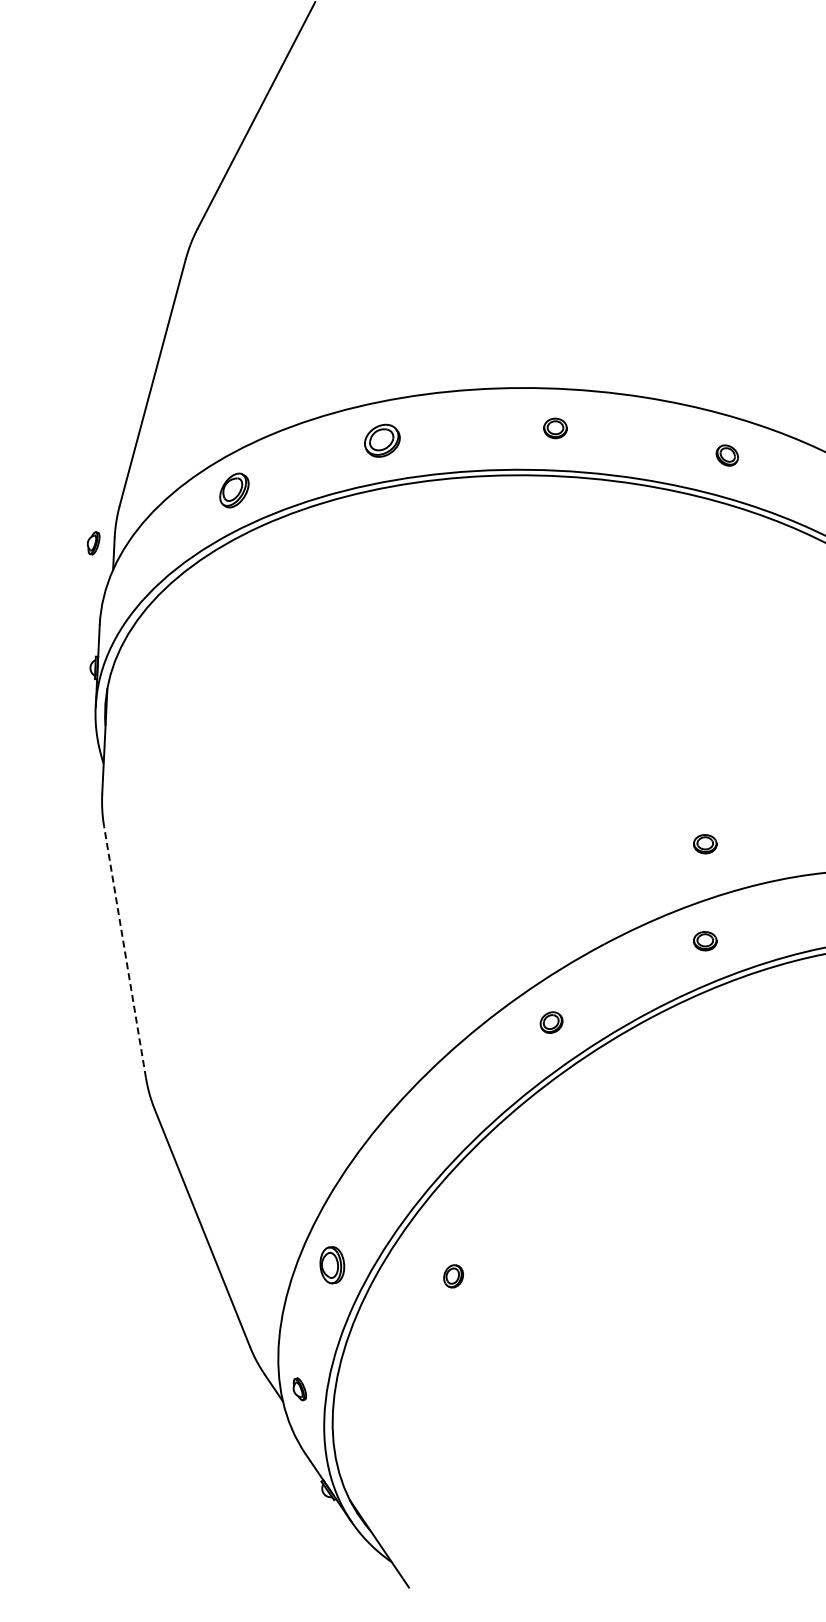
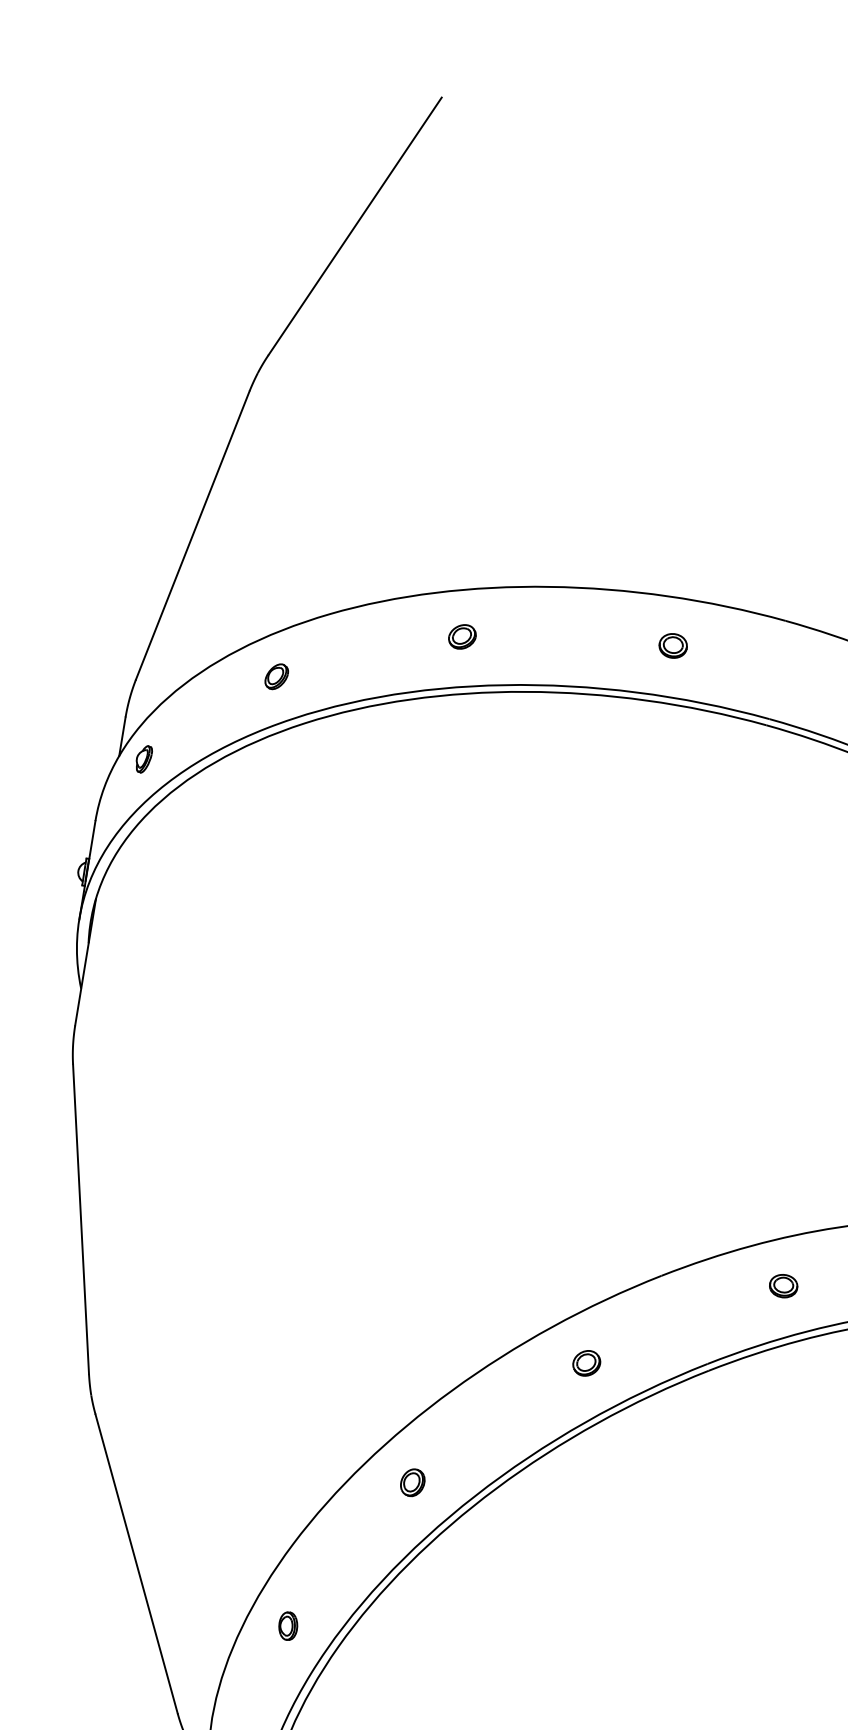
part: (382, 440) -> (462, 636), size x0.62
part: (234, 490) -> (276, 676), size x0.62
part: (93, 543) -> (143, 759), moved
part: (705, 844) -> (797, 1169), removed
line: (124, 951) -> (80, 1218), dashed -> solid
part: (331, 1264) -> (287, 1625), size x0.62
part: (453, 1276) -> (412, 1482), moved

